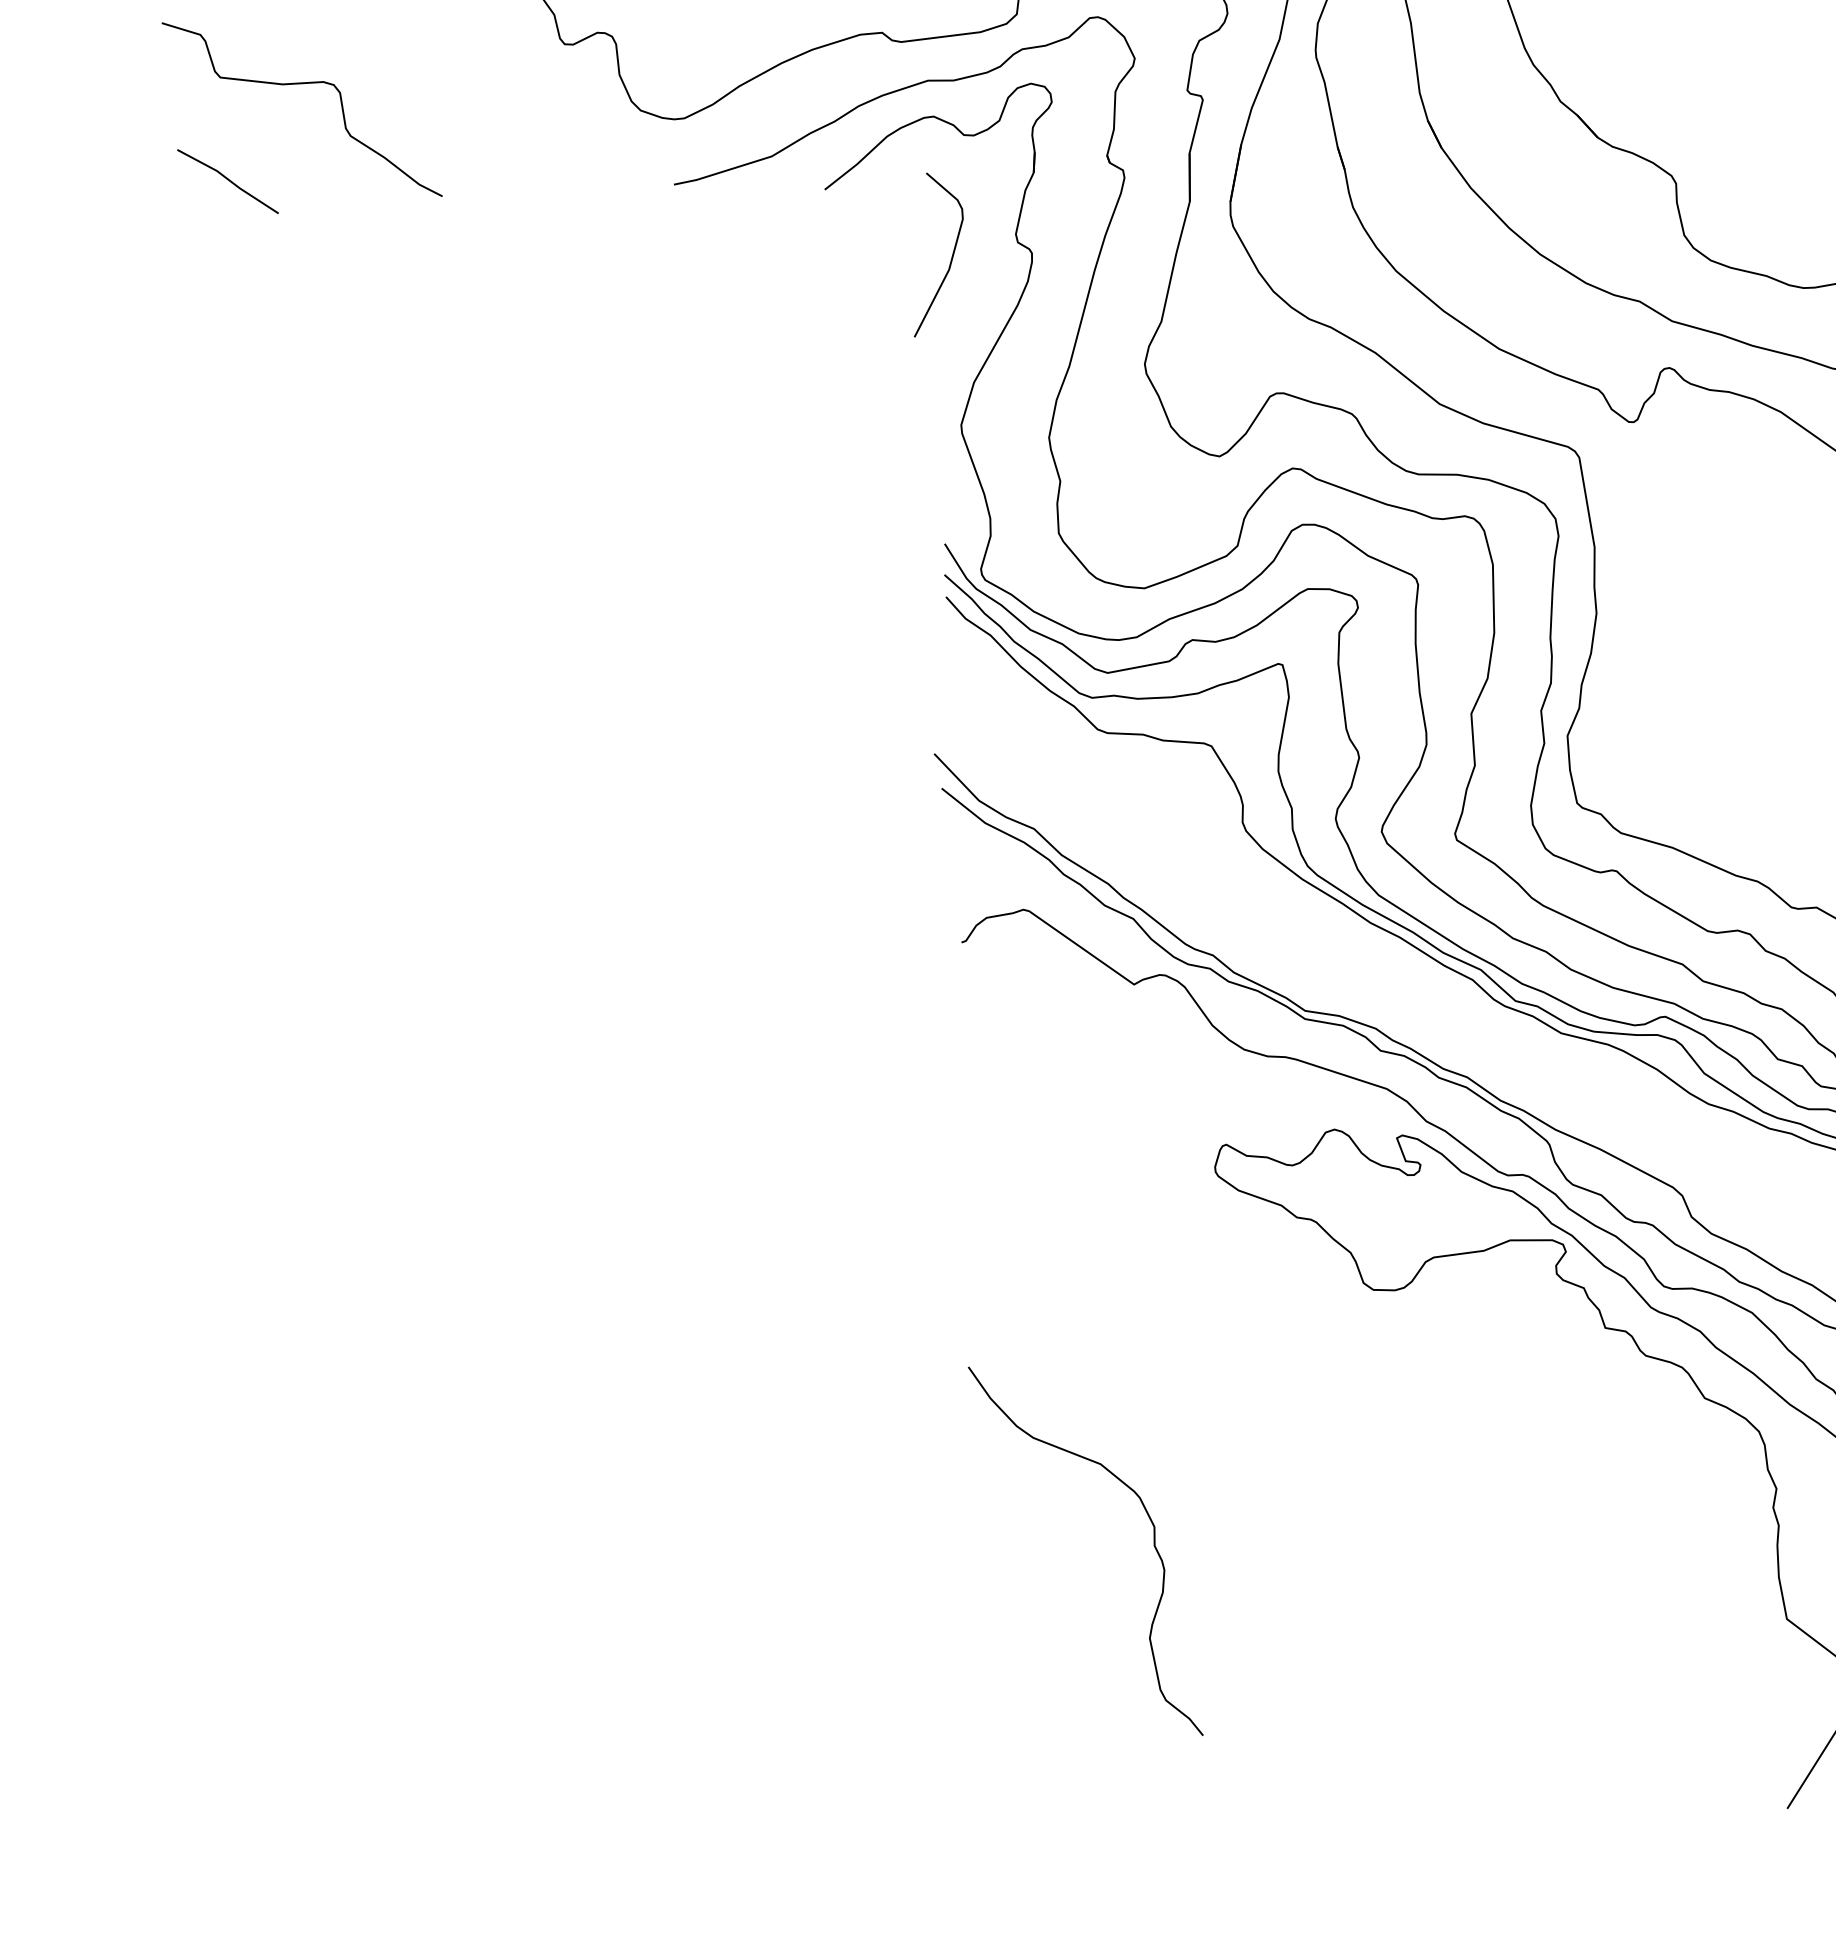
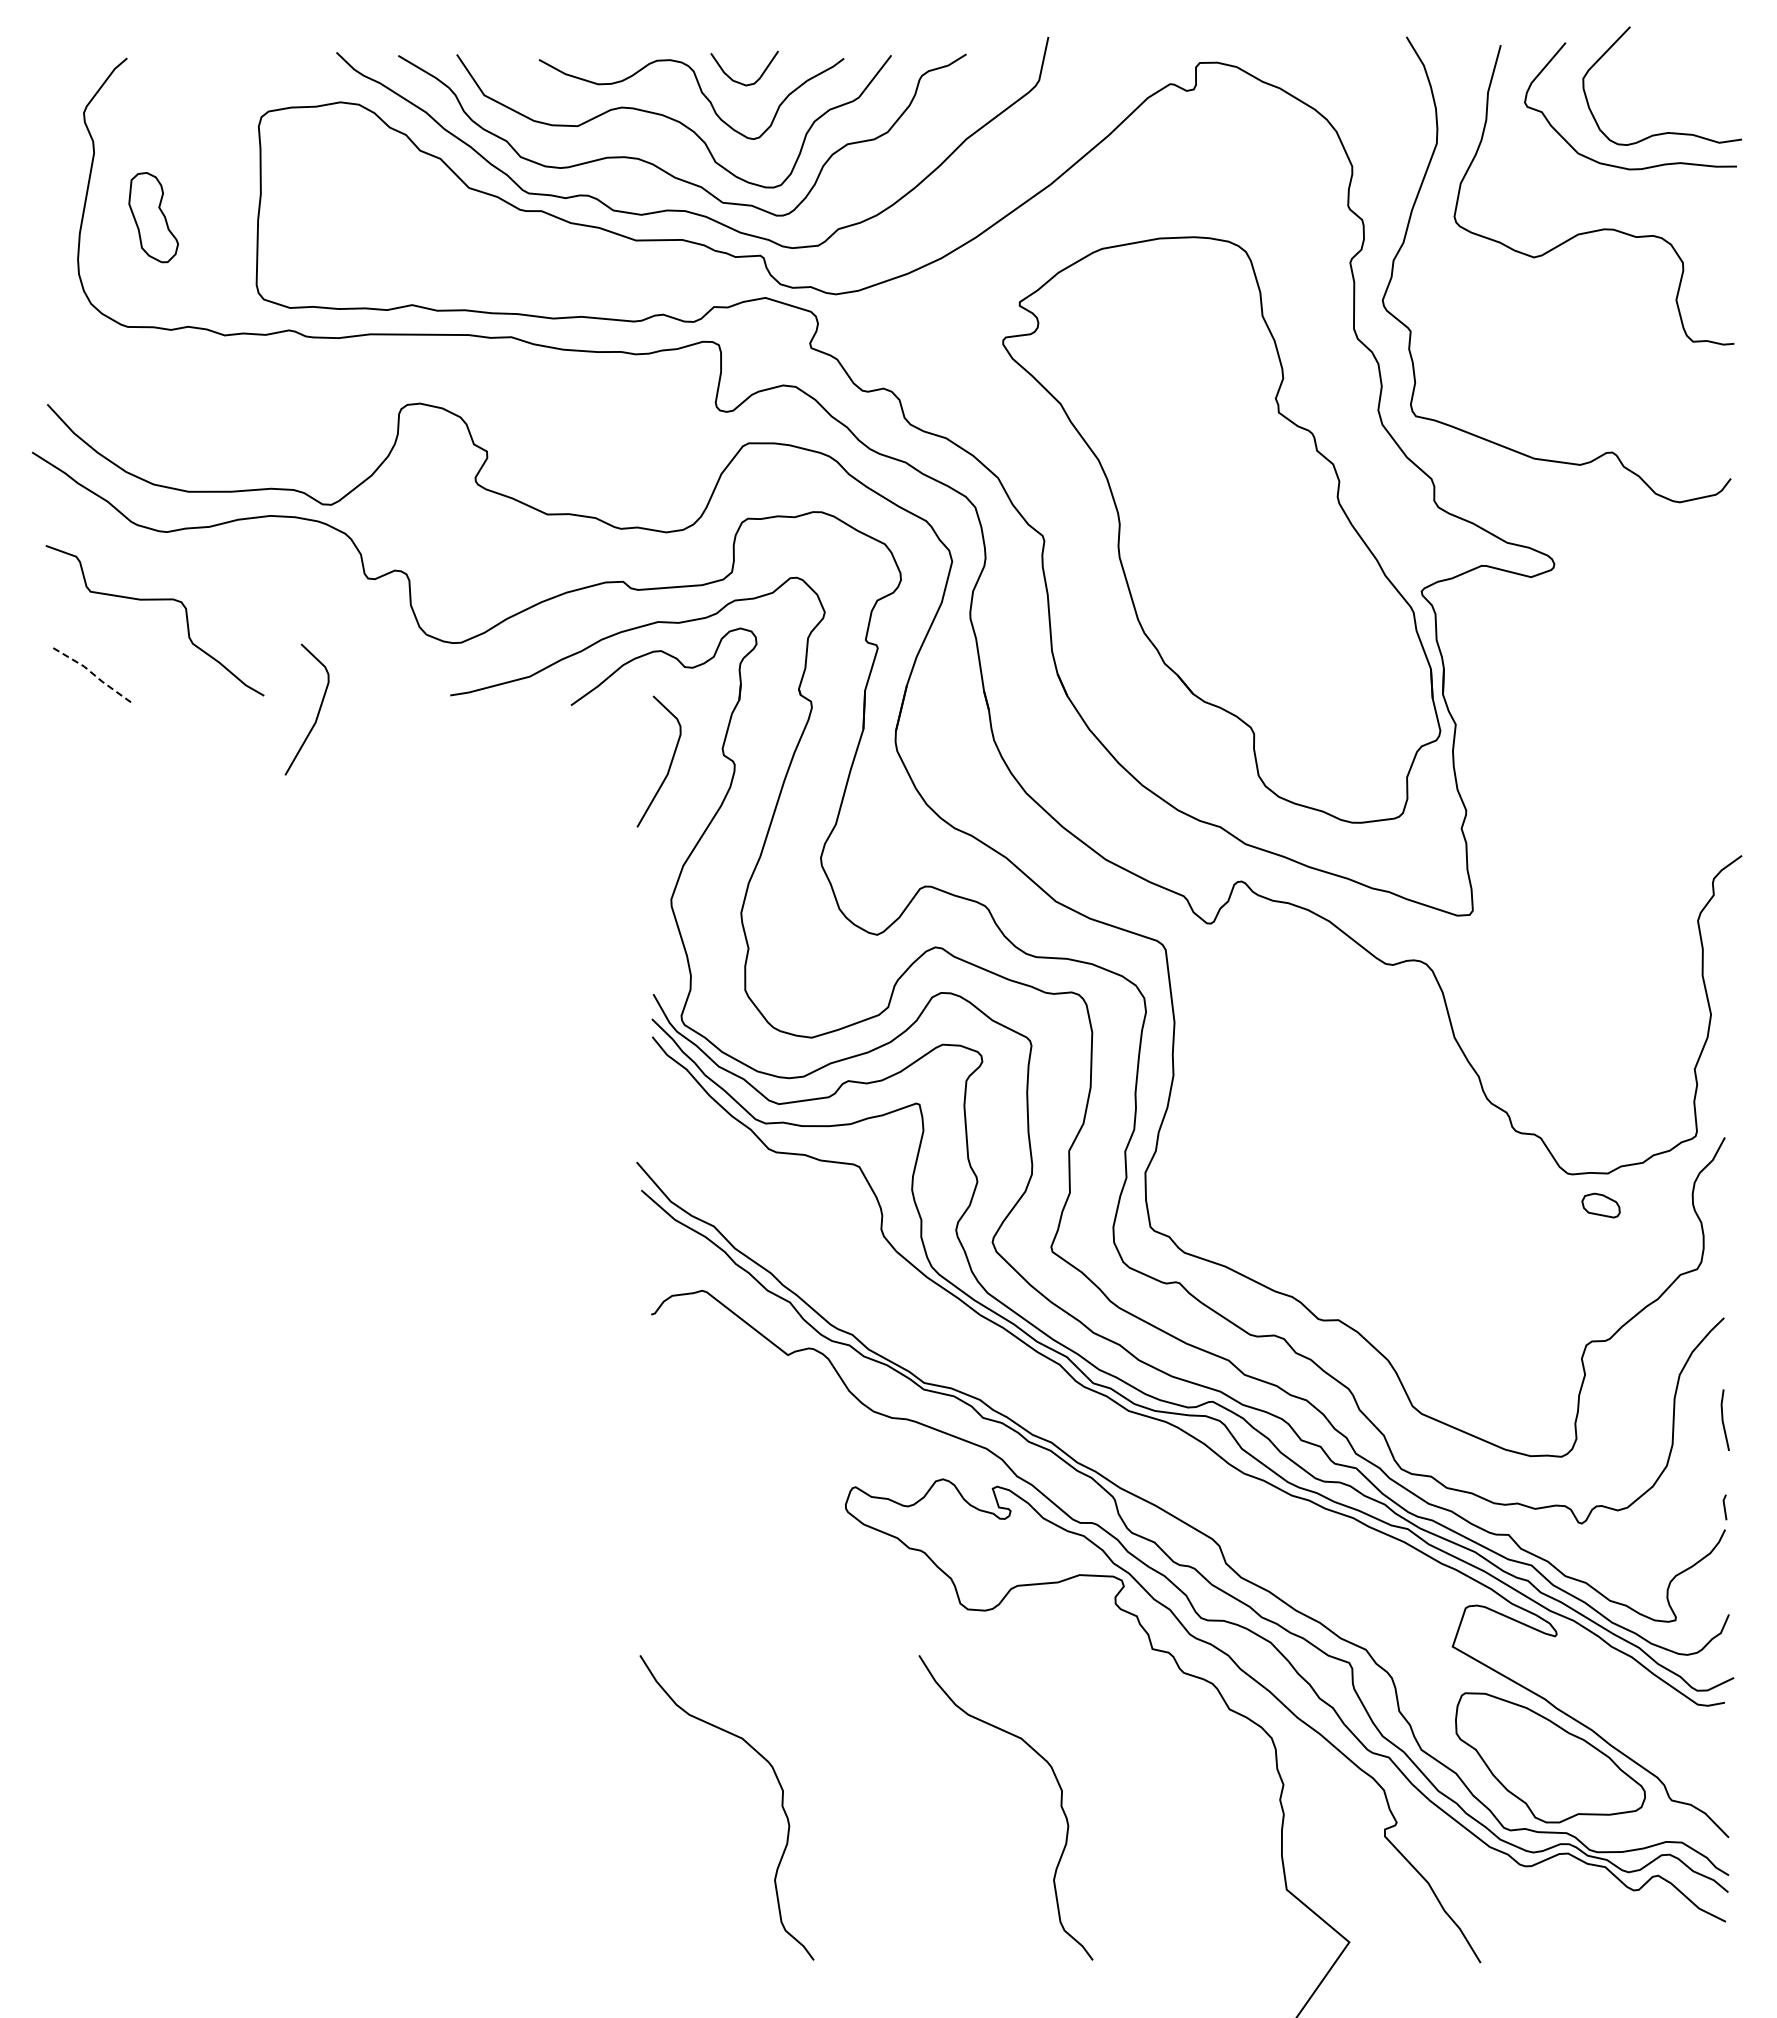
line: (228, 180) -> (93, 674), solid -> dashed
curve: (509, 215) -> (317, 713), added
curve: (1500, 1529) -> (1060, 1806), added

